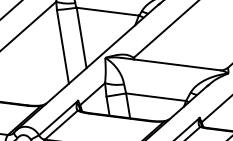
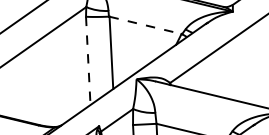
line: (108, 11) -> (146, 25), solid -> dashed
line: (63, 47) -> (88, 61), solid -> dashed

